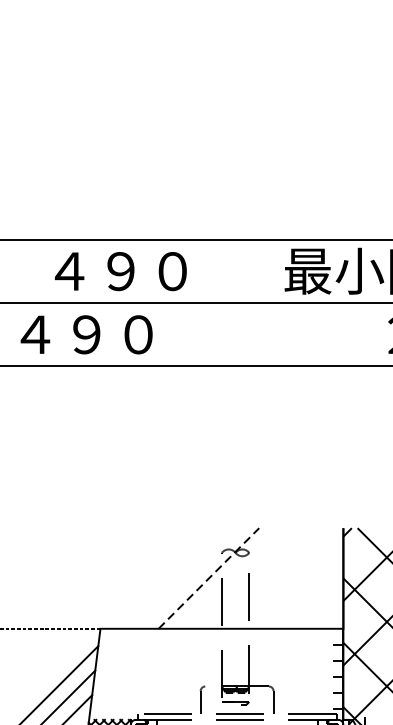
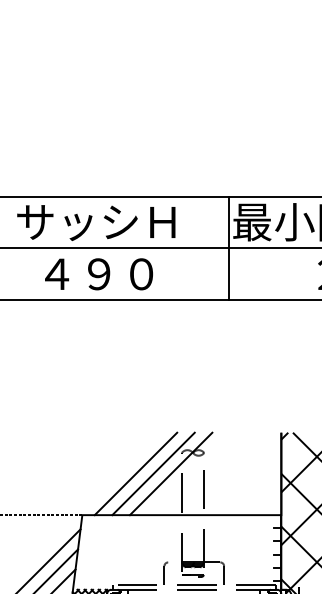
text: (117, 272) -> (96, 223), ４９０ -> サッシＨ
line: (278, 303) -> (228, 248), added
text: (86, 335) -> (98, 274), moved
line: (165, 577) -> (135, 473), added
line: (187, 577) -> (153, 473), added
line: (209, 577) -> (171, 473), dashed -> solid

